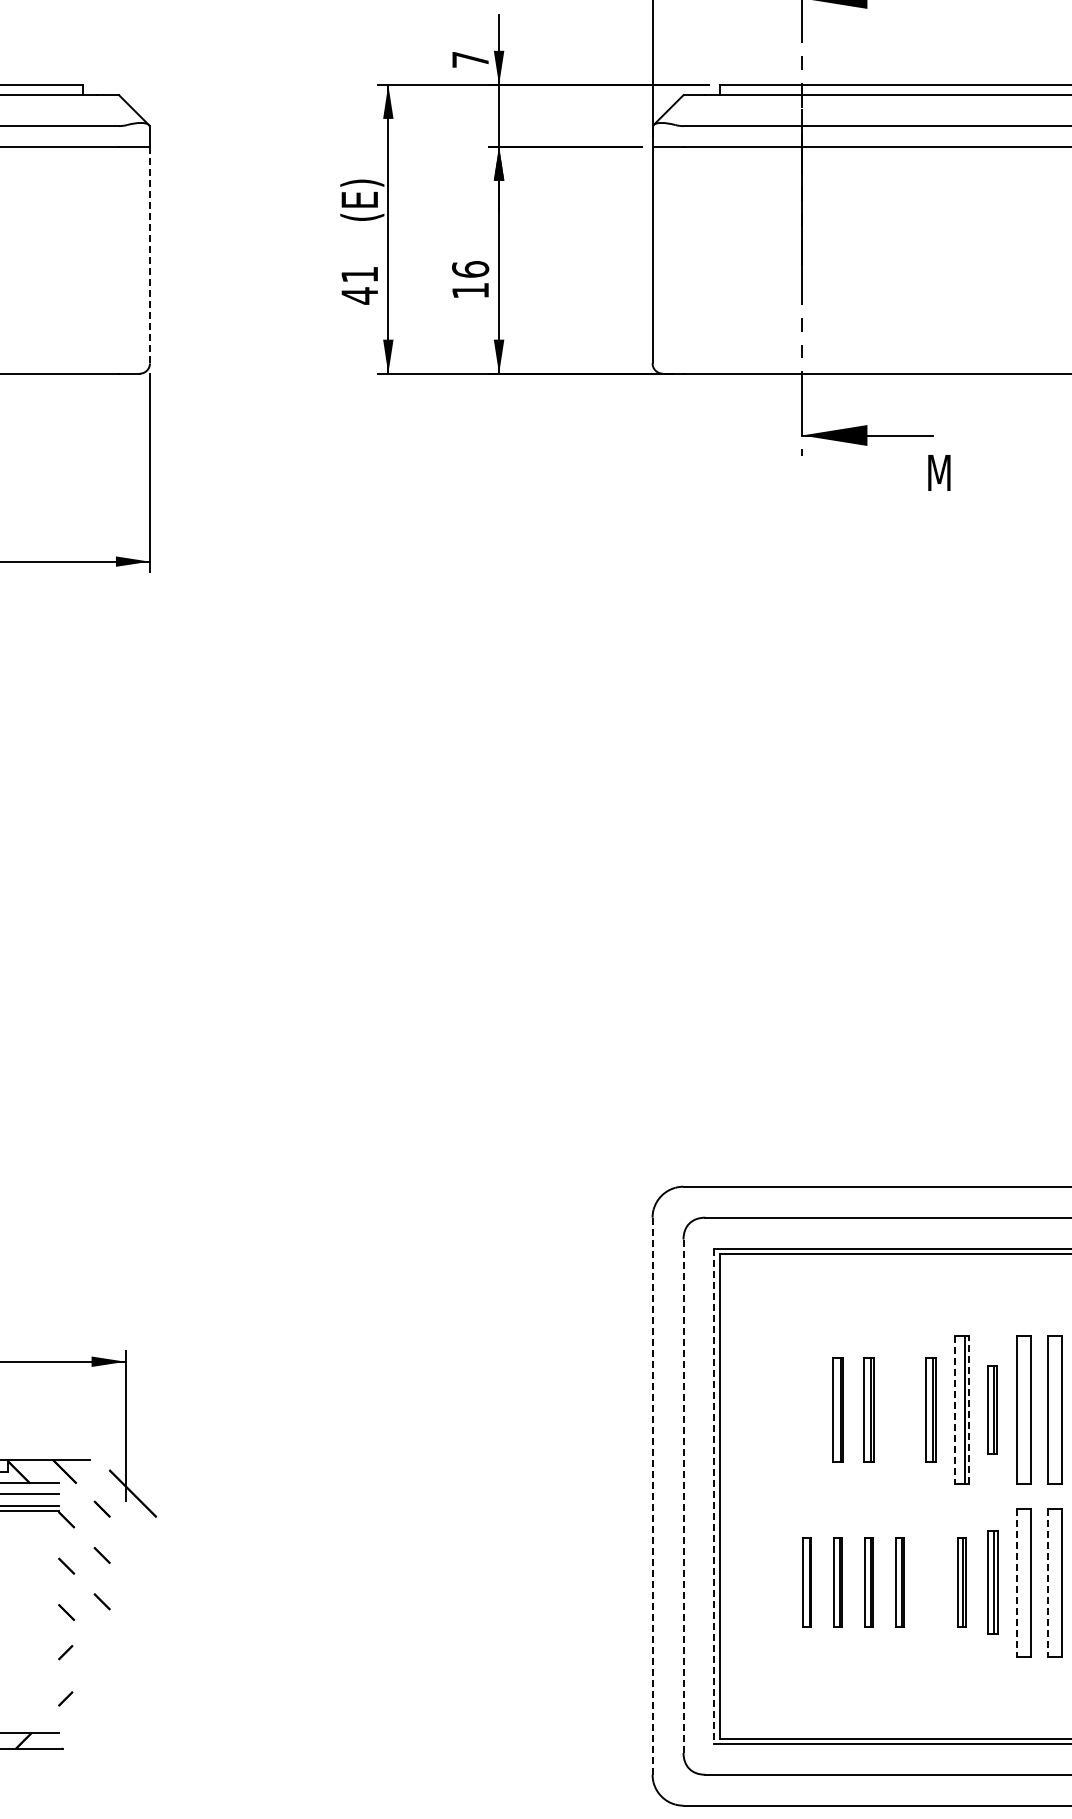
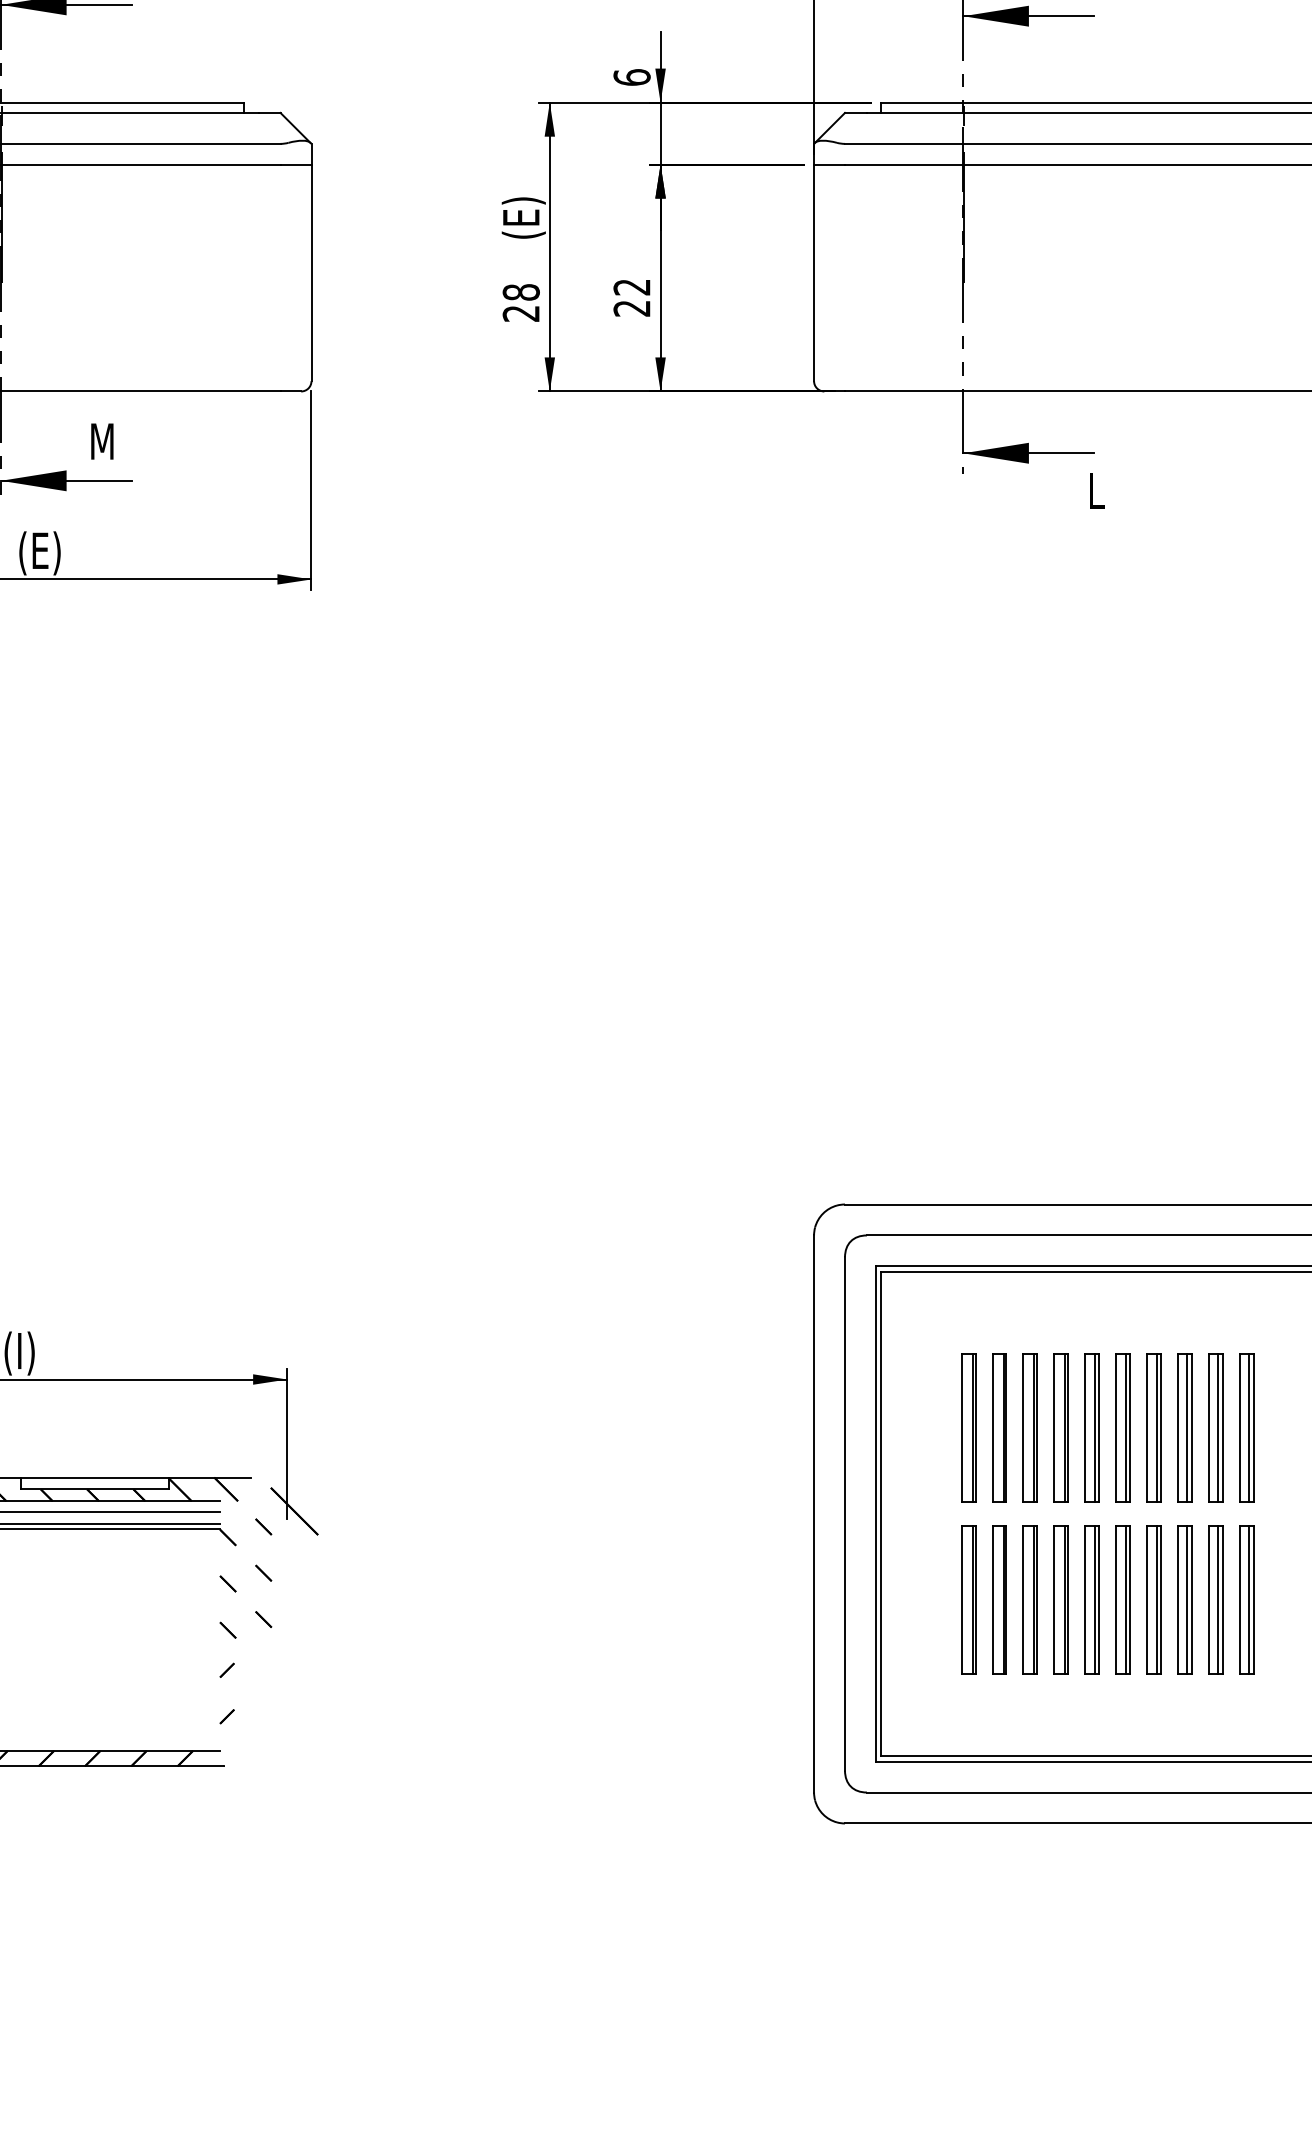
text: (470, 59) -> (631, 77), 7 -> 6
line: (150, 254) -> (311, 272), dashed -> solid
text: (470, 279) -> (631, 297), 16 -> 22
text: (359, 285) -> (520, 303), 41 -> 28
text: (939, 472) -> (1100, 490), M -> L
part: (807, 1409) -> (968, 1427), added
part: (838, 1409) -> (999, 1427), size x1.43
part: (868, 1409) -> (1029, 1427), size x1.43
part: (899, 1409) -> (1060, 1427), added
part: (930, 1409) -> (1091, 1427), size x1.43
line: (969, 1409) -> (1130, 1427), dashed -> solid
part: (992, 1409) -> (1153, 1427), size x1.67
line: (1026, 1409) -> (1187, 1427), added
line: (1057, 1409) -> (1218, 1427), added
line: (955, 1410) -> (1116, 1428), dashed -> solid
line: (653, 1495) -> (814, 1513), dashed -> solid
line: (684, 1495) -> (845, 1513), dashed -> solid
line: (714, 1495) -> (875, 1513), dashed -> solid
part: (807, 1581) -> (968, 1599), size x1.67
part: (838, 1581) -> (999, 1599), size x1.67
part: (868, 1581) -> (1029, 1599), size x1.67
part: (899, 1581) -> (1060, 1599), size x1.67
part: (930, 1581) -> (1091, 1599), added
part: (961, 1581) -> (1122, 1599), size x1.67
part: (992, 1581) -> (1153, 1599), size x1.43
line: (1017, 1582) -> (1178, 1600), dashed -> solid
line: (1026, 1582) -> (1187, 1600), added
line: (1048, 1582) -> (1209, 1600), dashed -> solid
line: (1057, 1582) -> (1218, 1600), added

